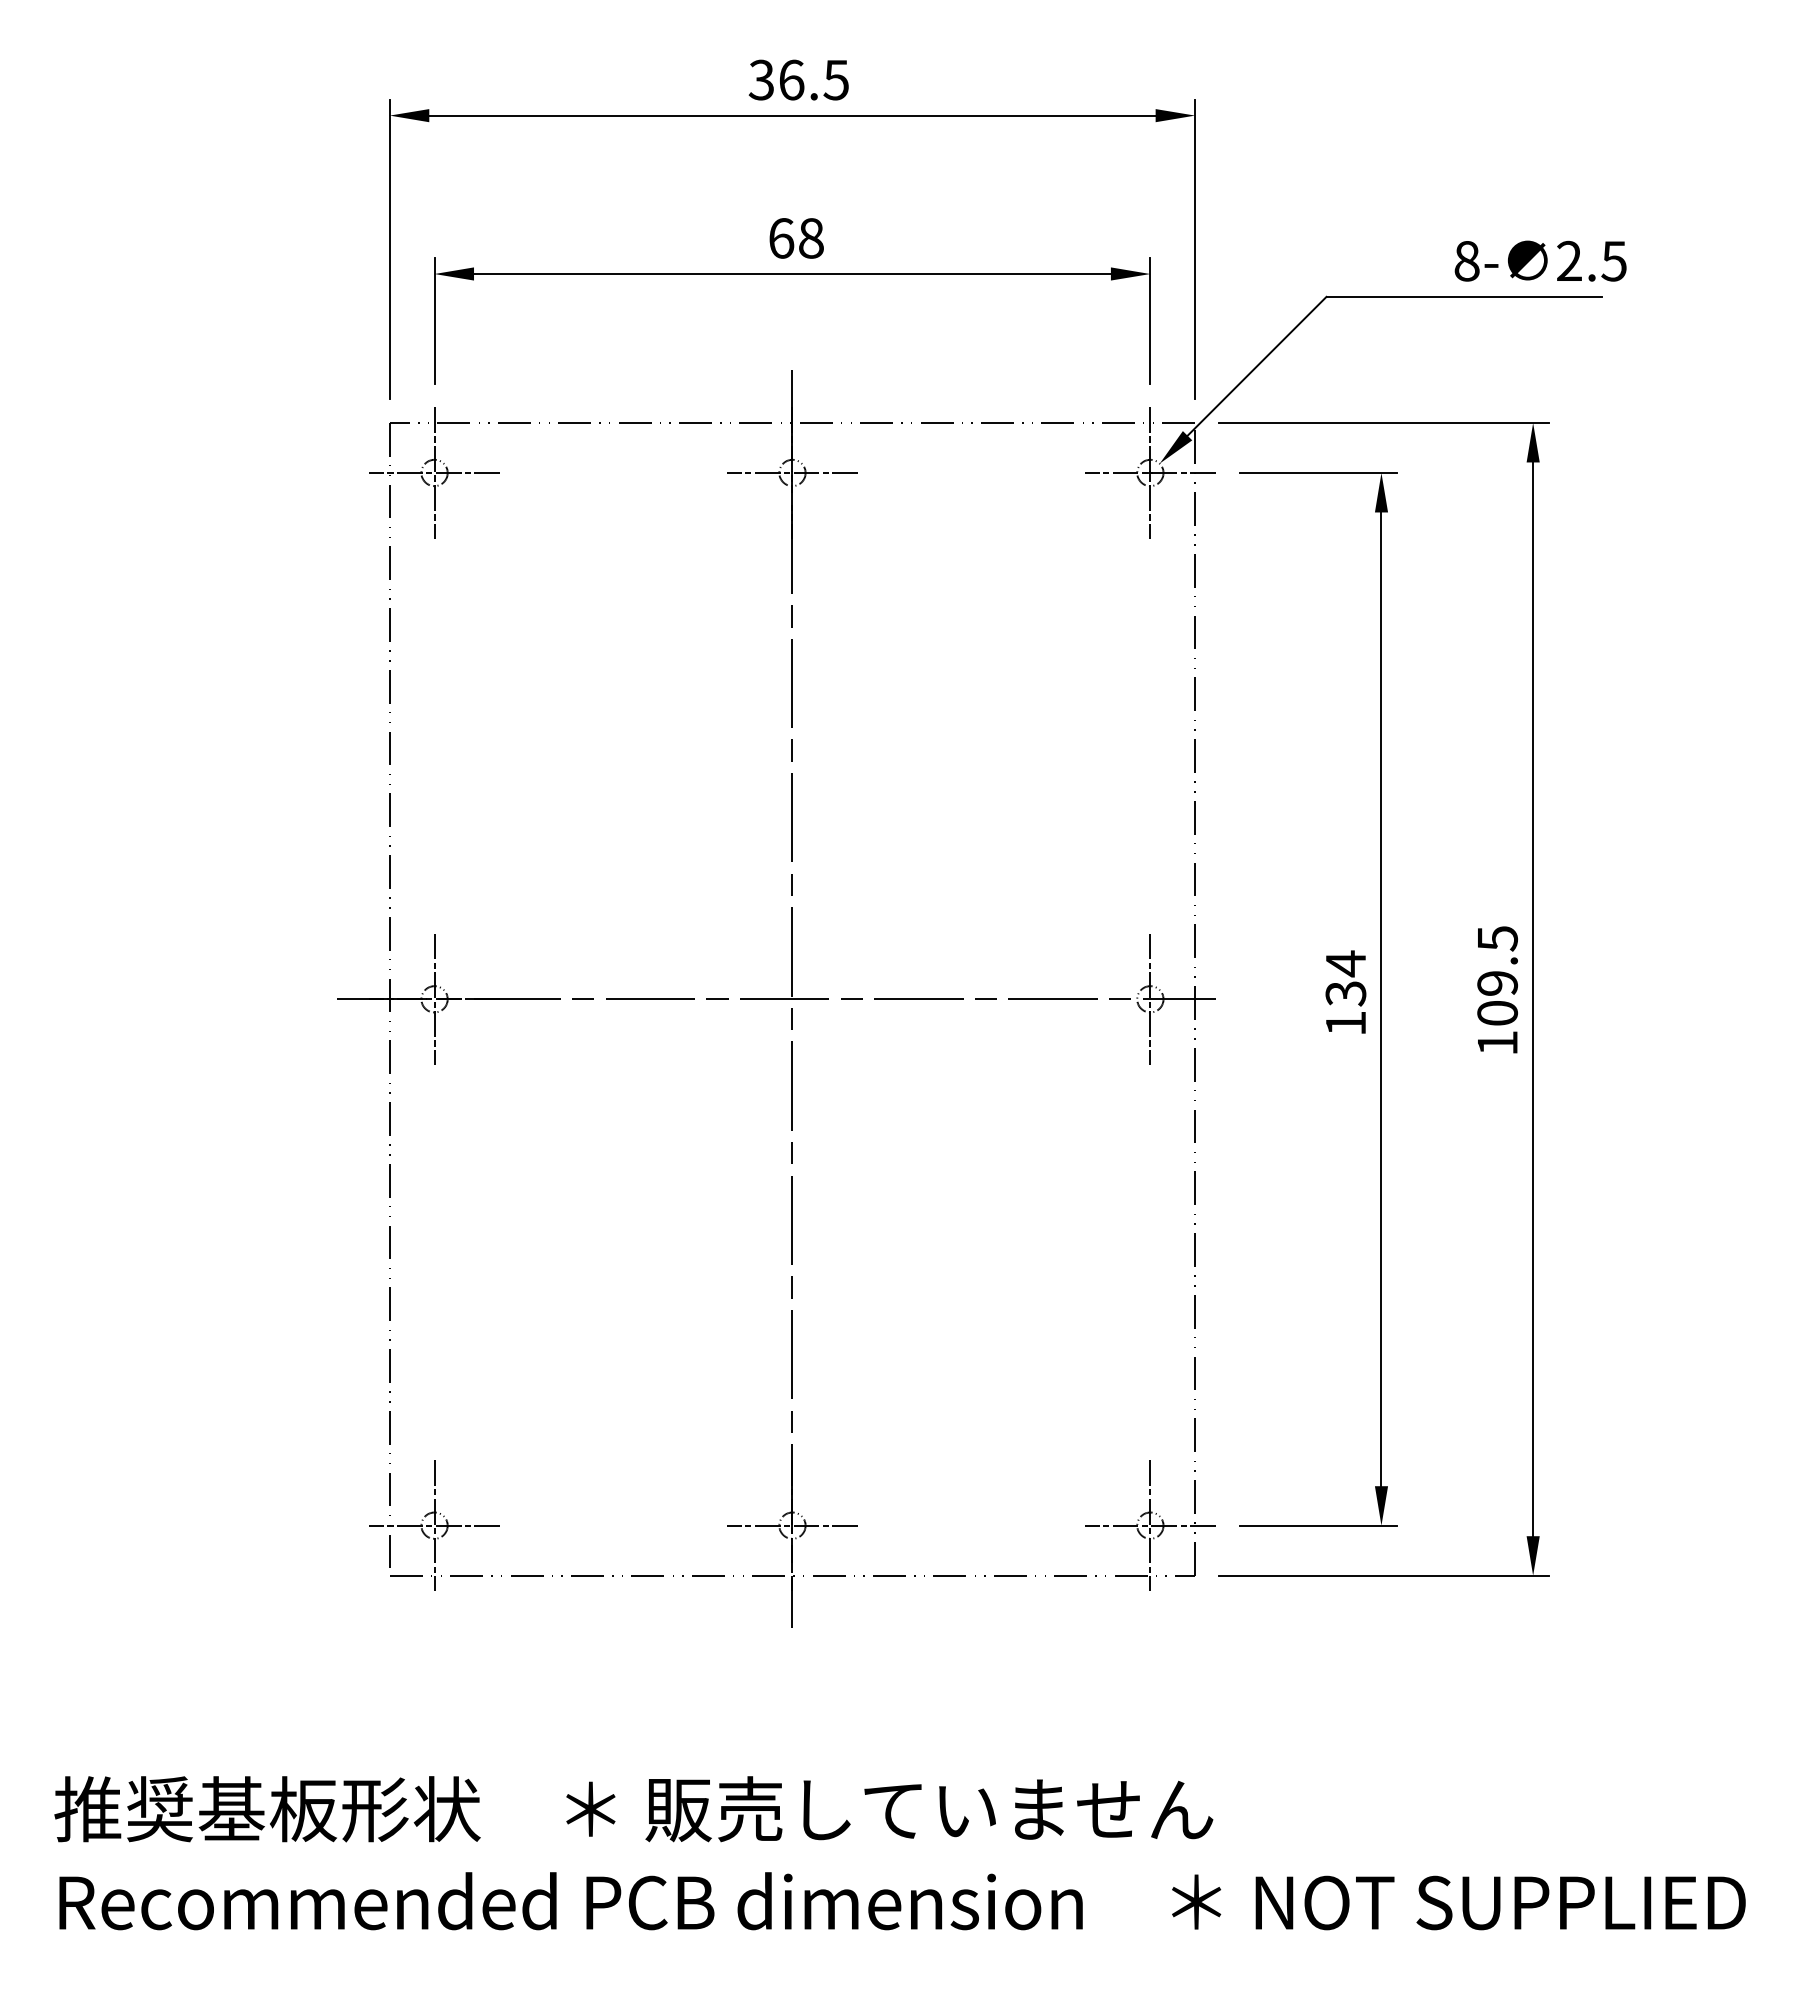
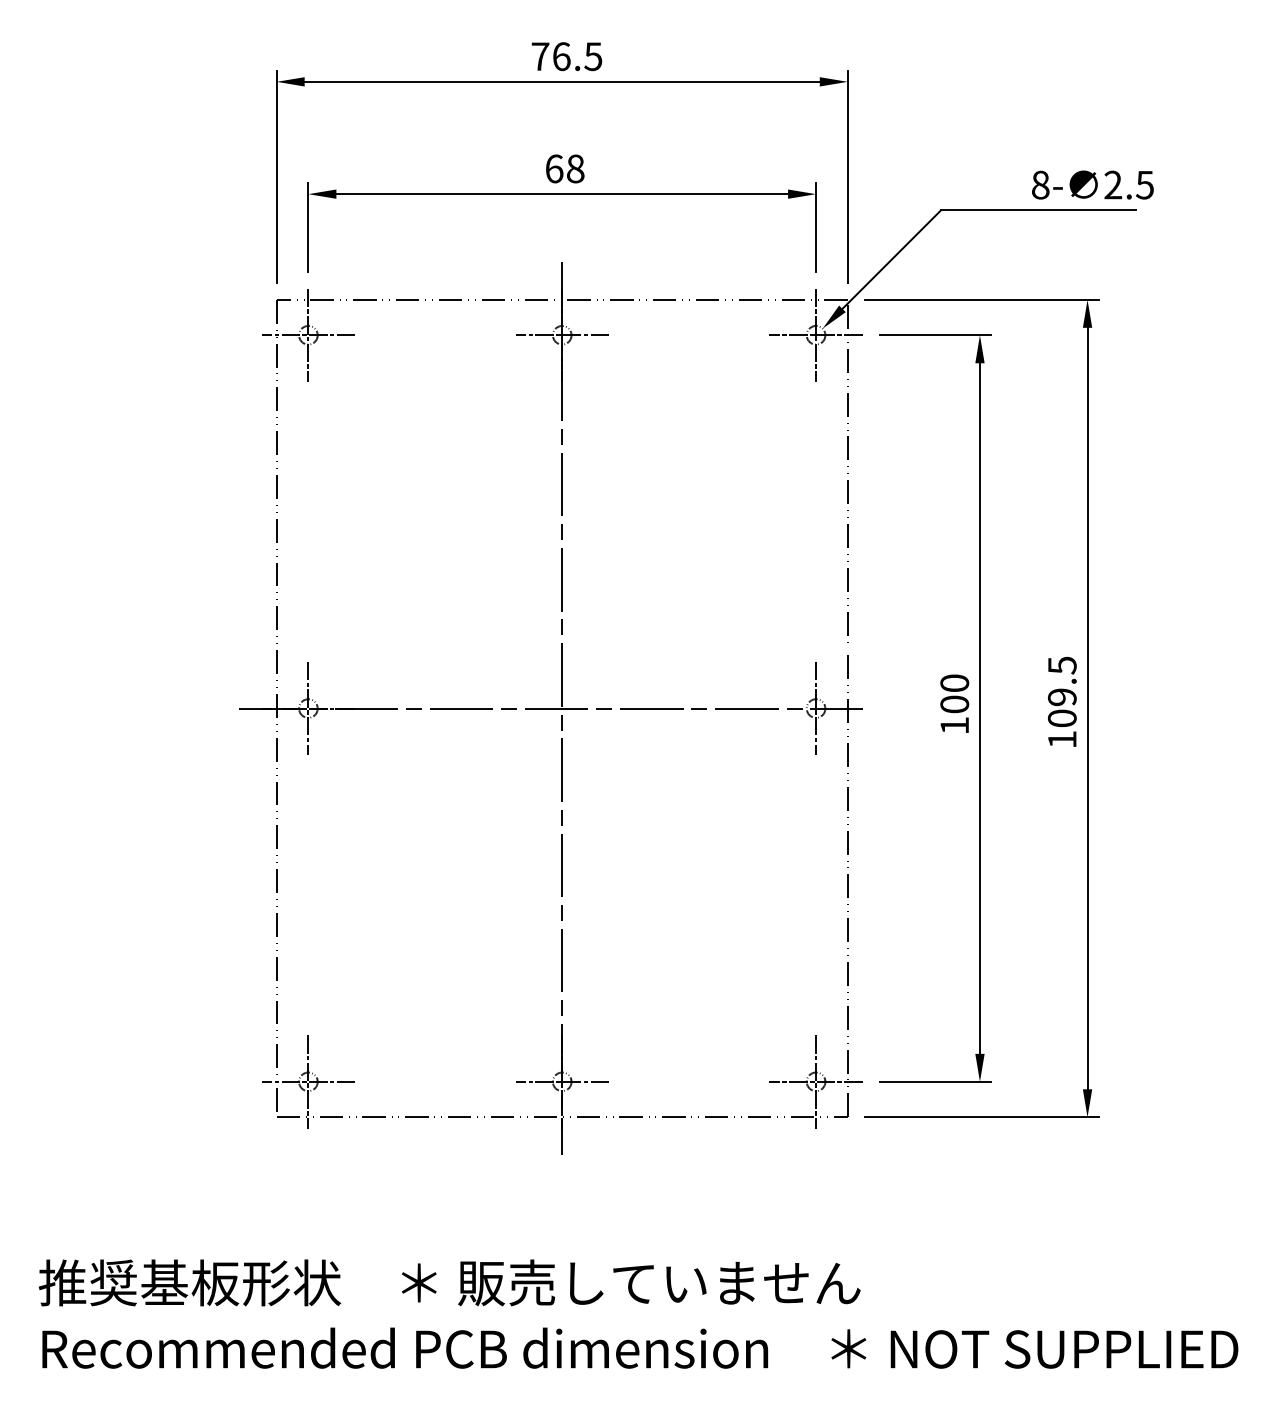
text: (761, 79) -> (540, 56), 36.5 -> 76.5
text: (1345, 978) -> (954, 693), 134 -> 100

